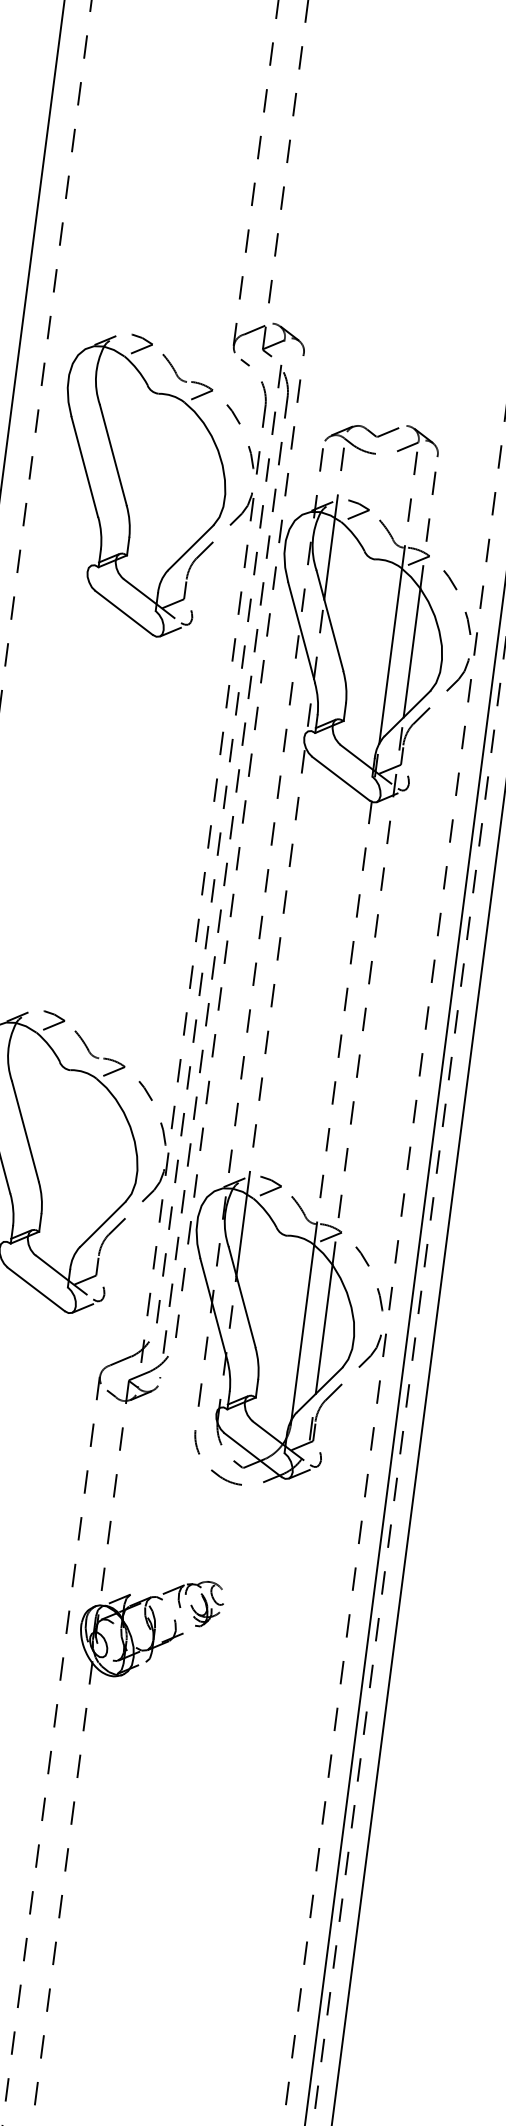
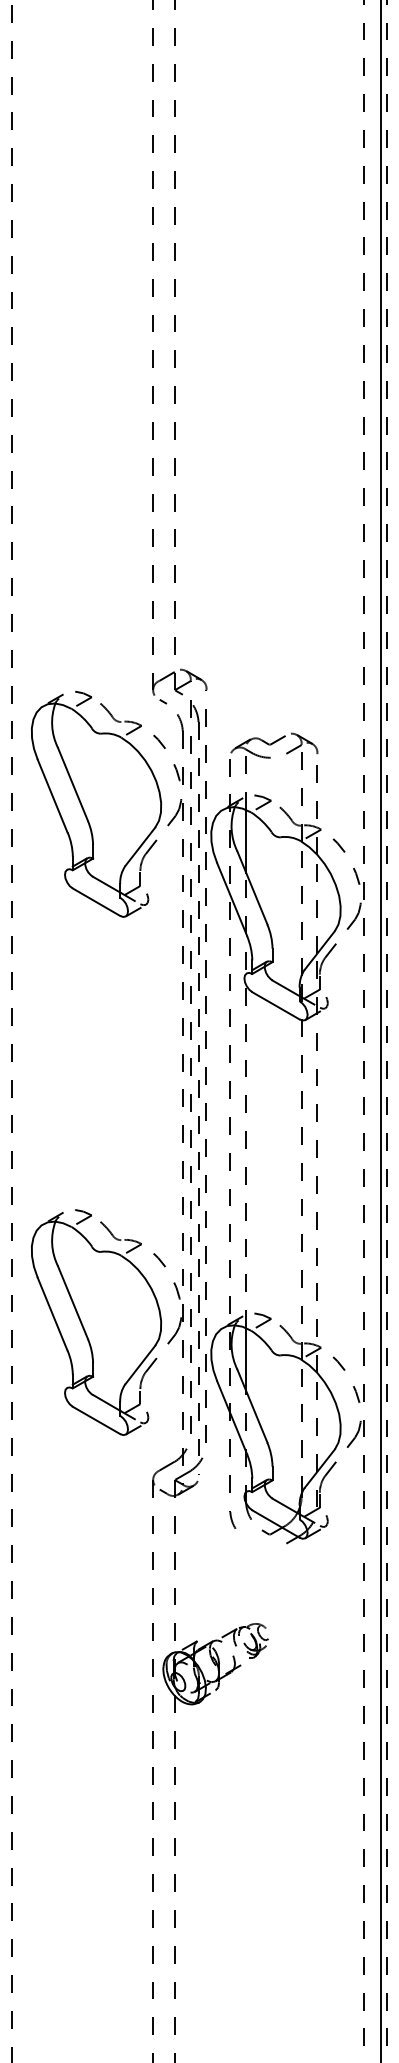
line: (412, 652) -> (317, 903), solid -> dashed
line: (390, 655) -> (301, 908), solid -> dashed
line: (324, 1328) -> (317, 1421), solid -> dashed
line: (302, 1332) -> (301, 1426), solid -> dashed
part: (225, 1477) -> (257, 1543), removed

